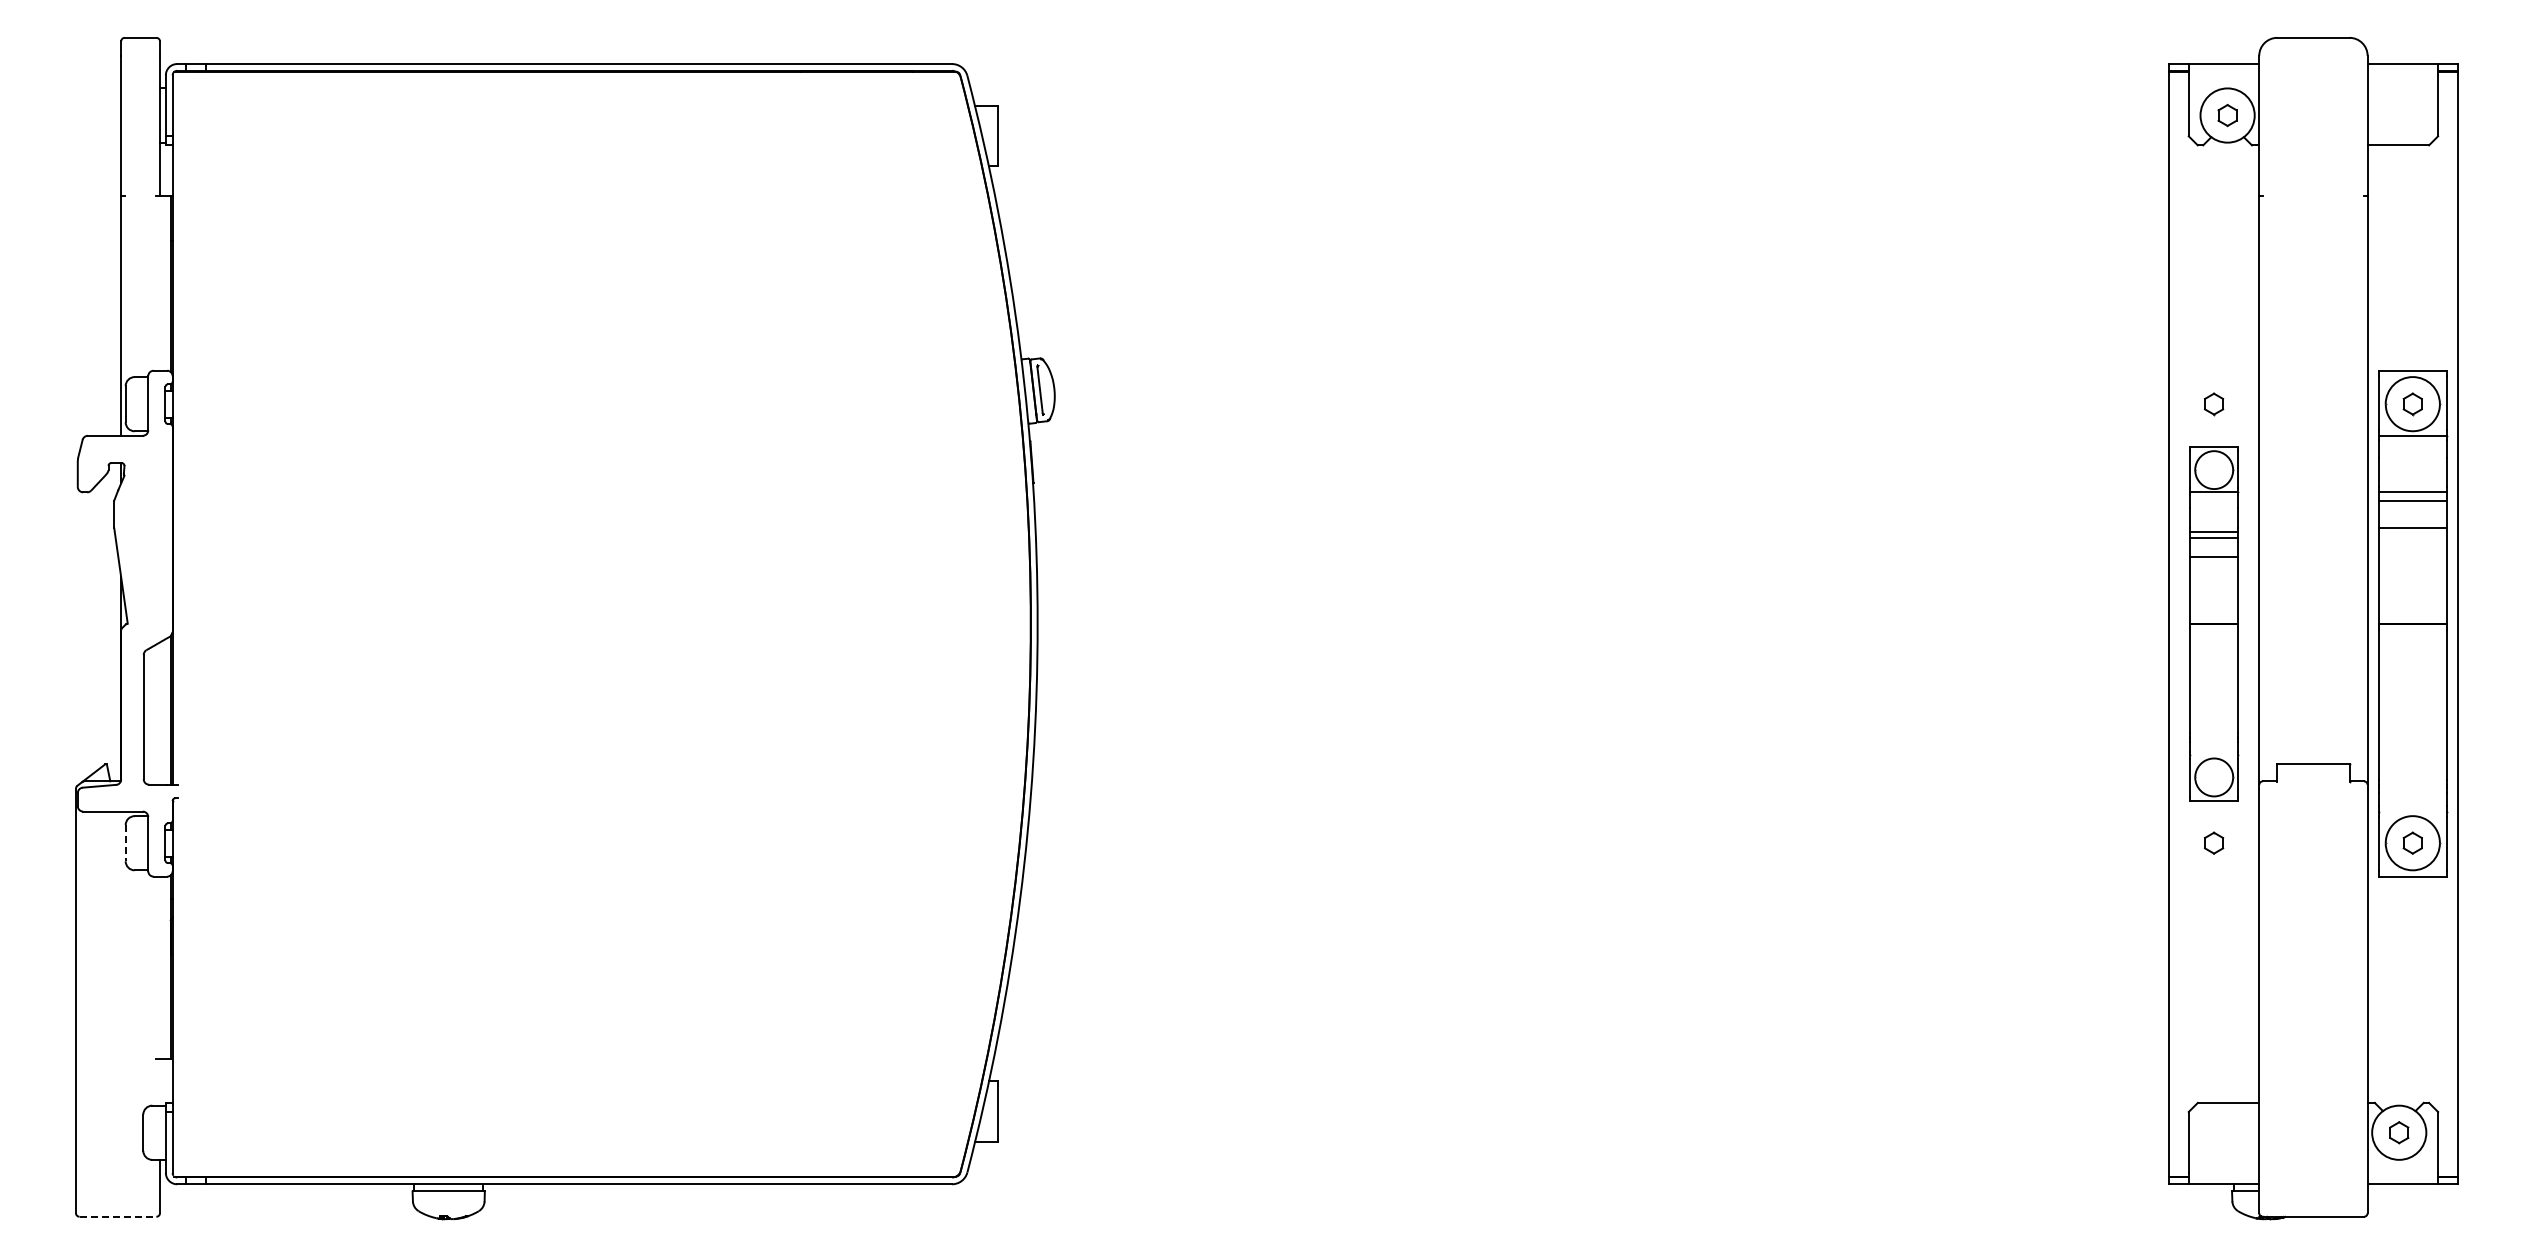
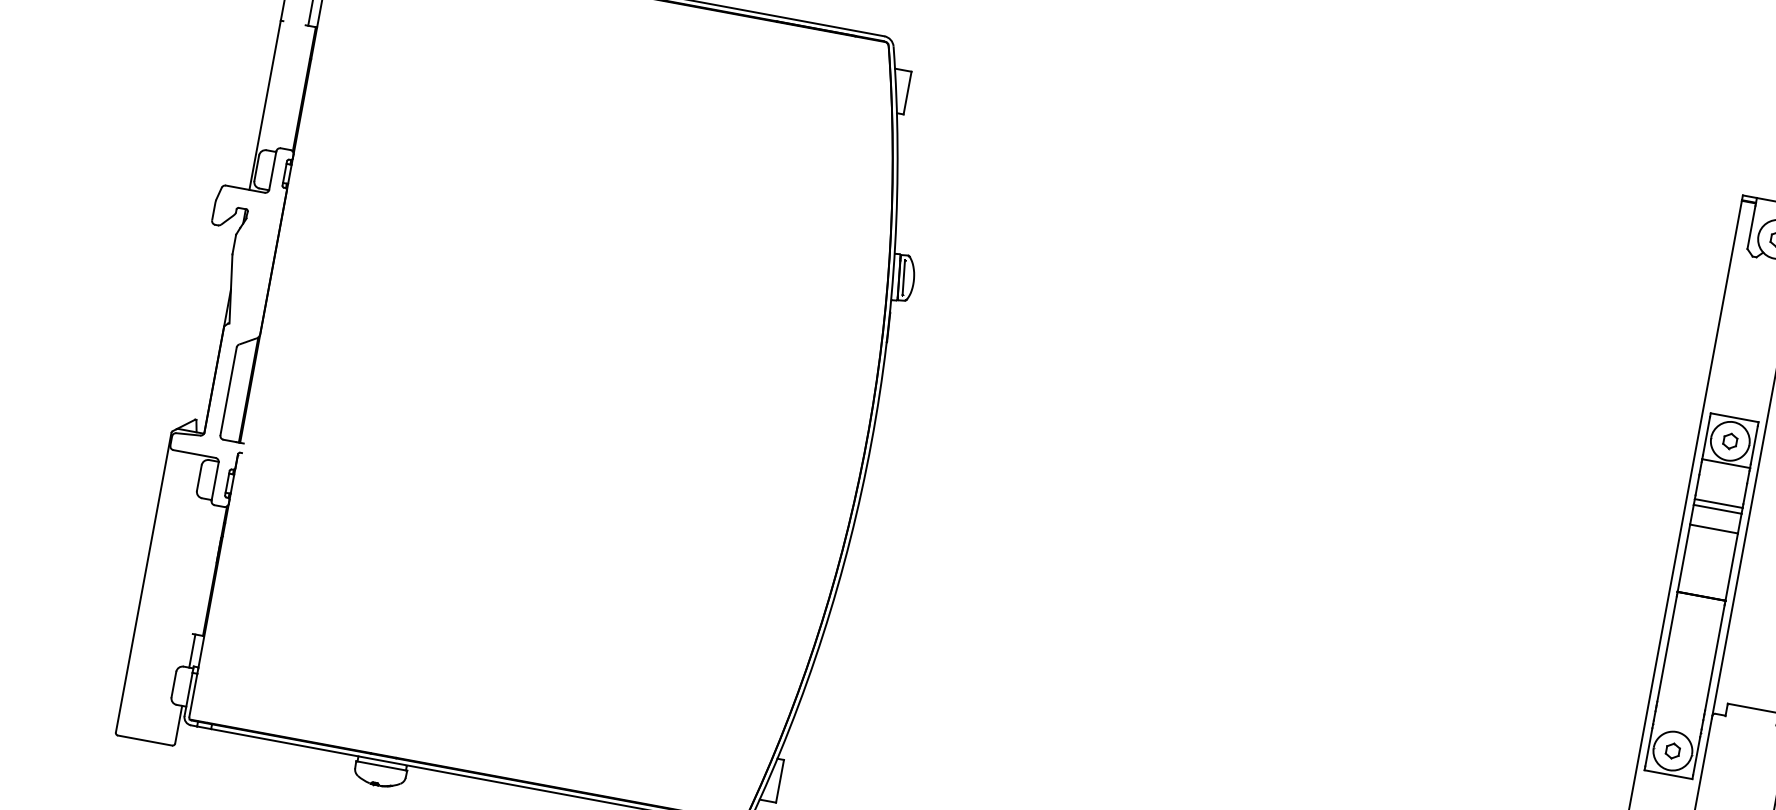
part: (2214, 623) -> (1701, 596), size x1.43
line: (125, 843) -> (199, 478), dashed -> solid
line: (160, 1081) -> (192, 650), added
line: (118, 1216) -> (145, 740), dashed -> solid

